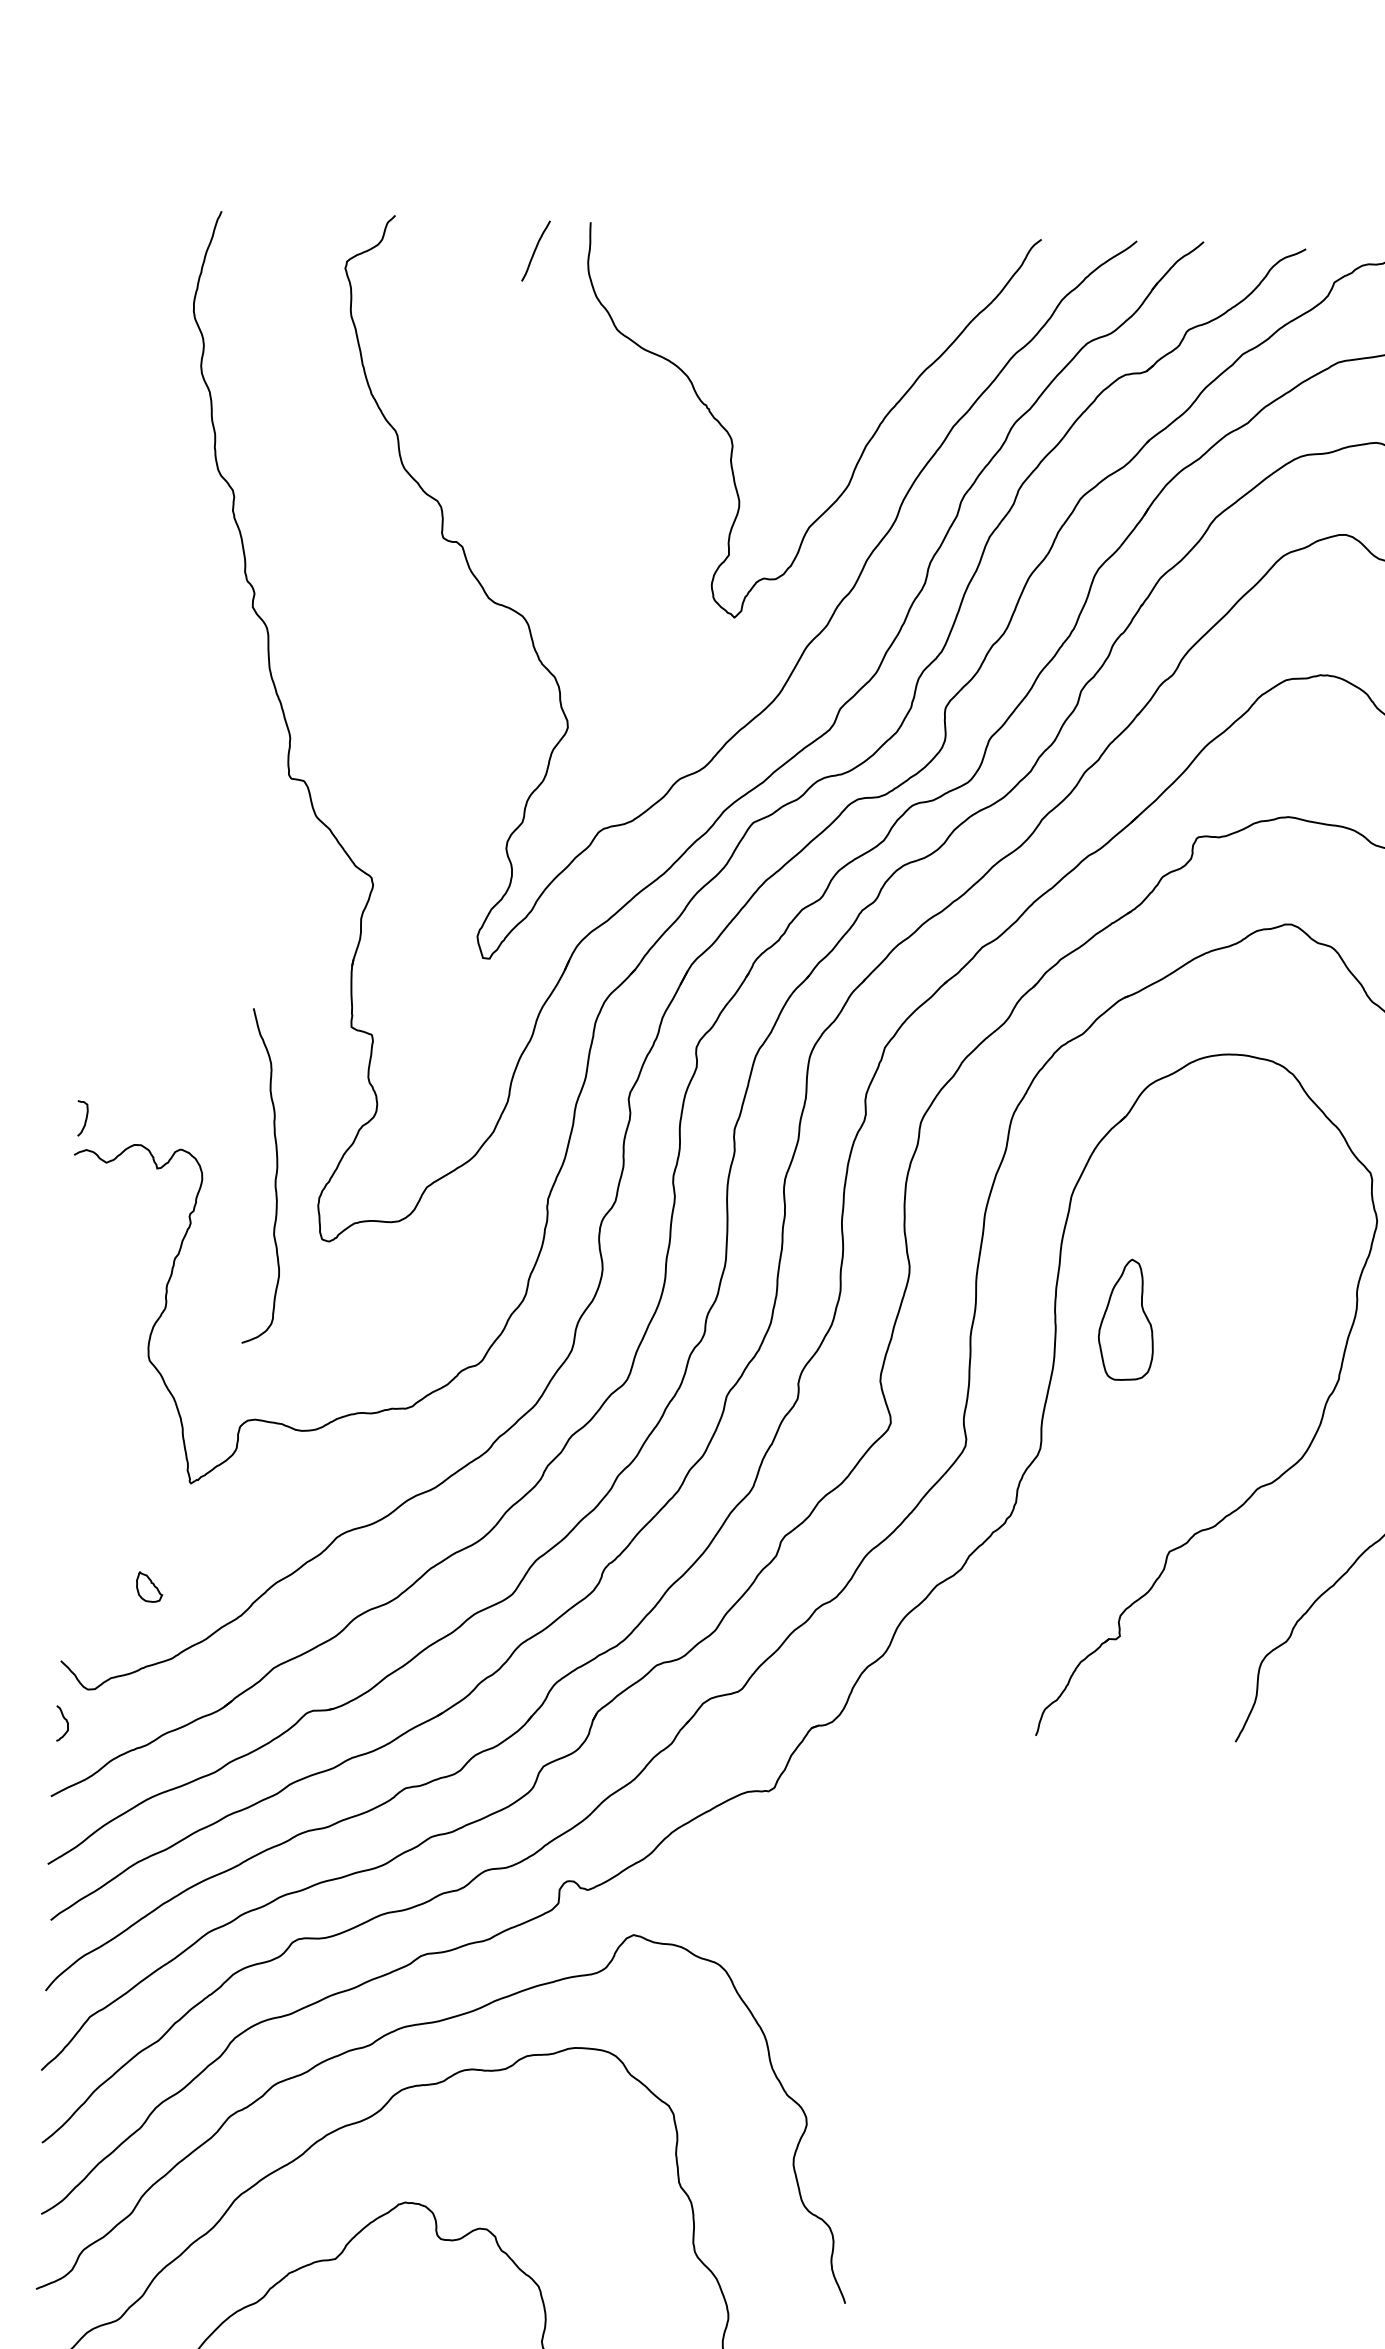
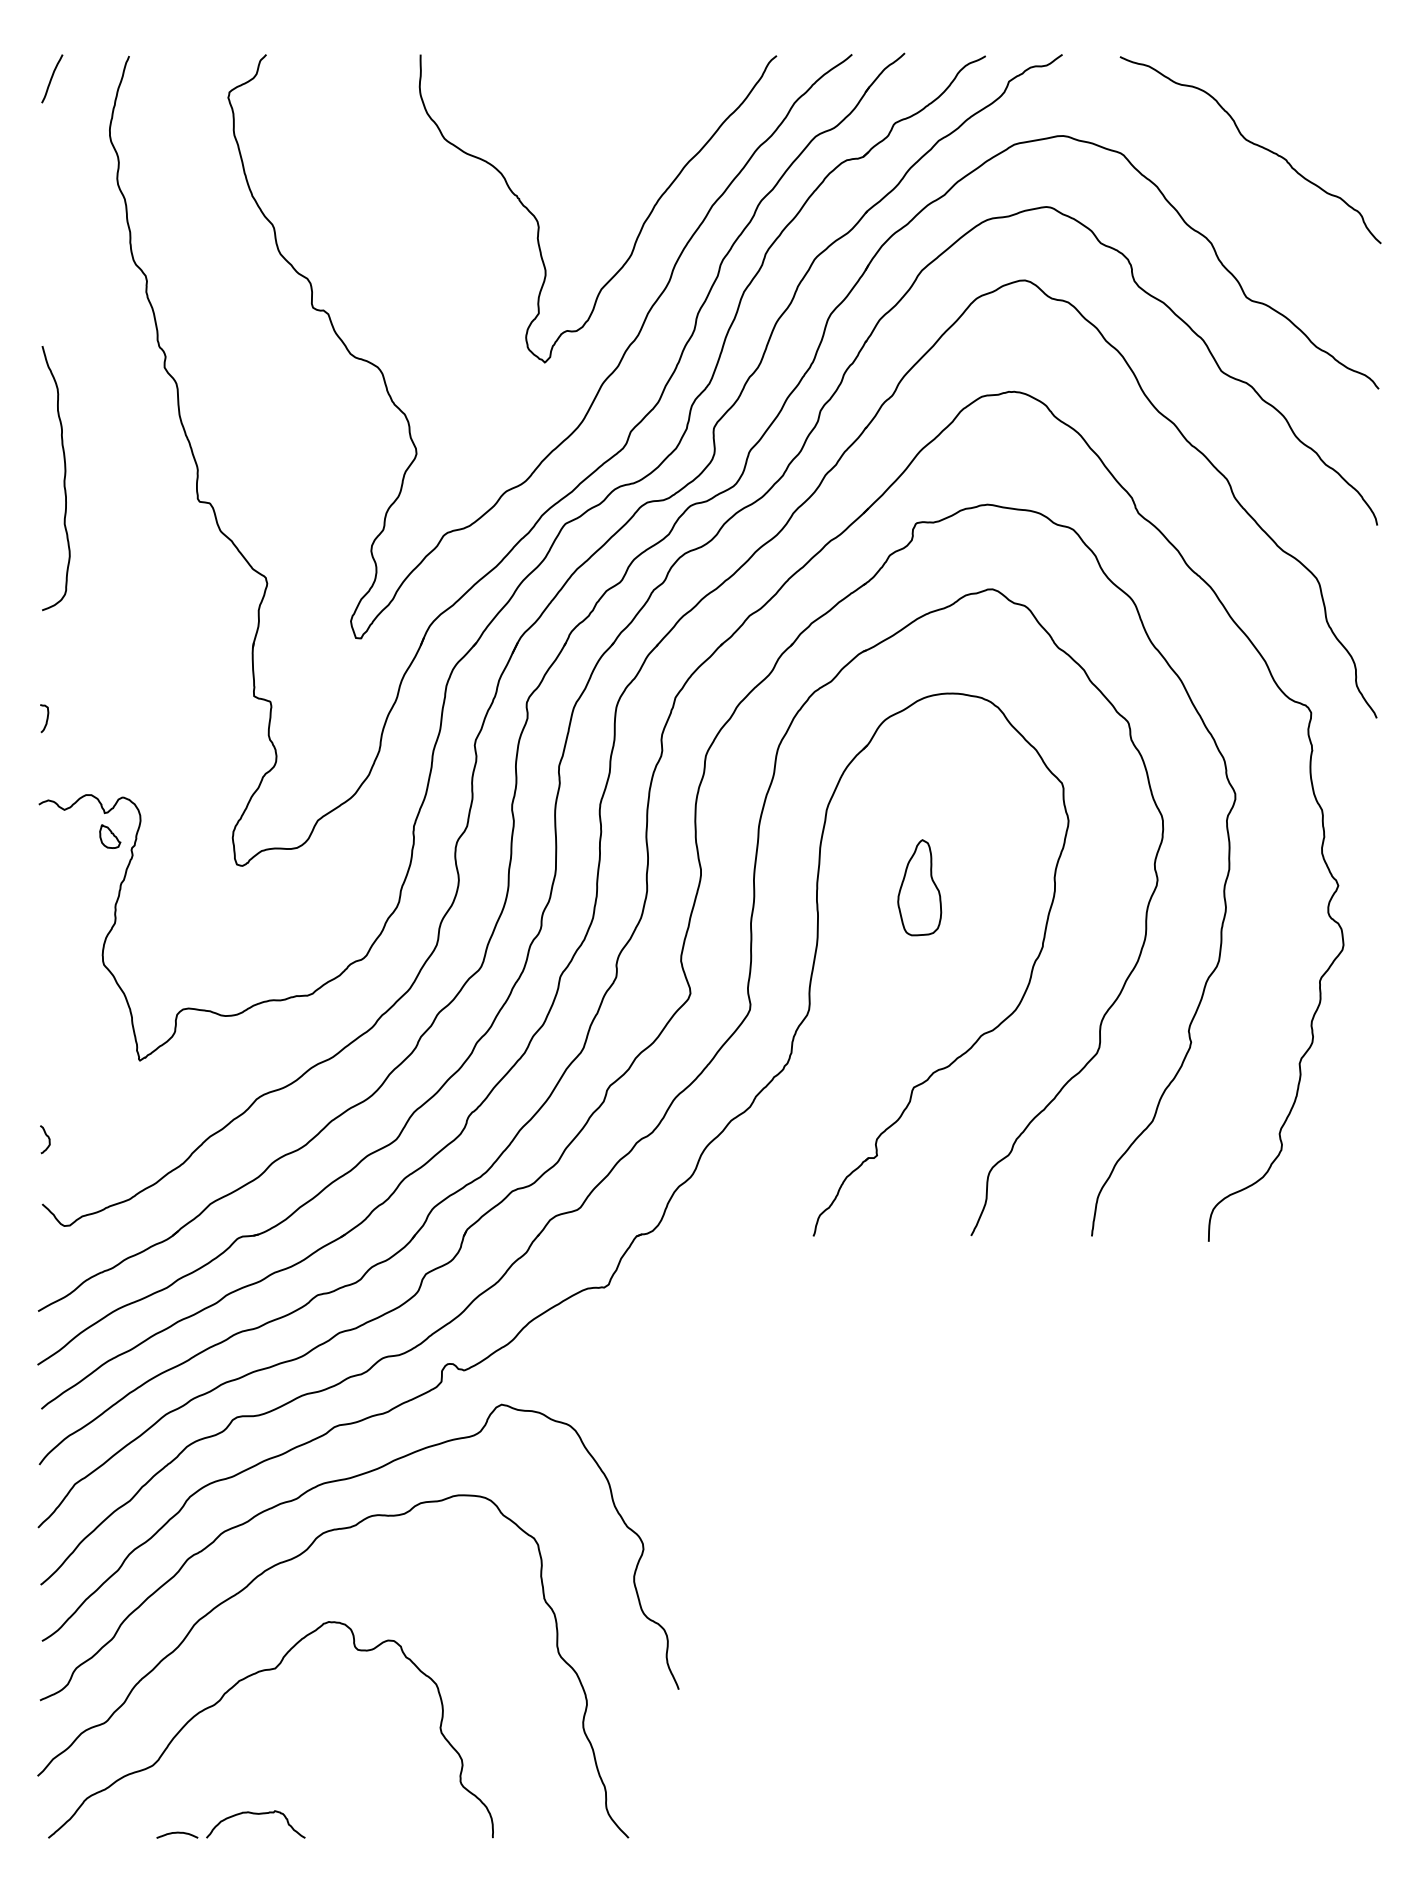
curve: (536, 250) -> (52, 78), moved
curve: (85, 1118) -> (46, 718), moved
curve: (274, 1176) -> (63, 478), moved
part: (1126, 1319) -> (919, 887), moved
part: (149, 1587) -> (110, 836), moved
curve: (65, 1721) -> (47, 1137), moved

